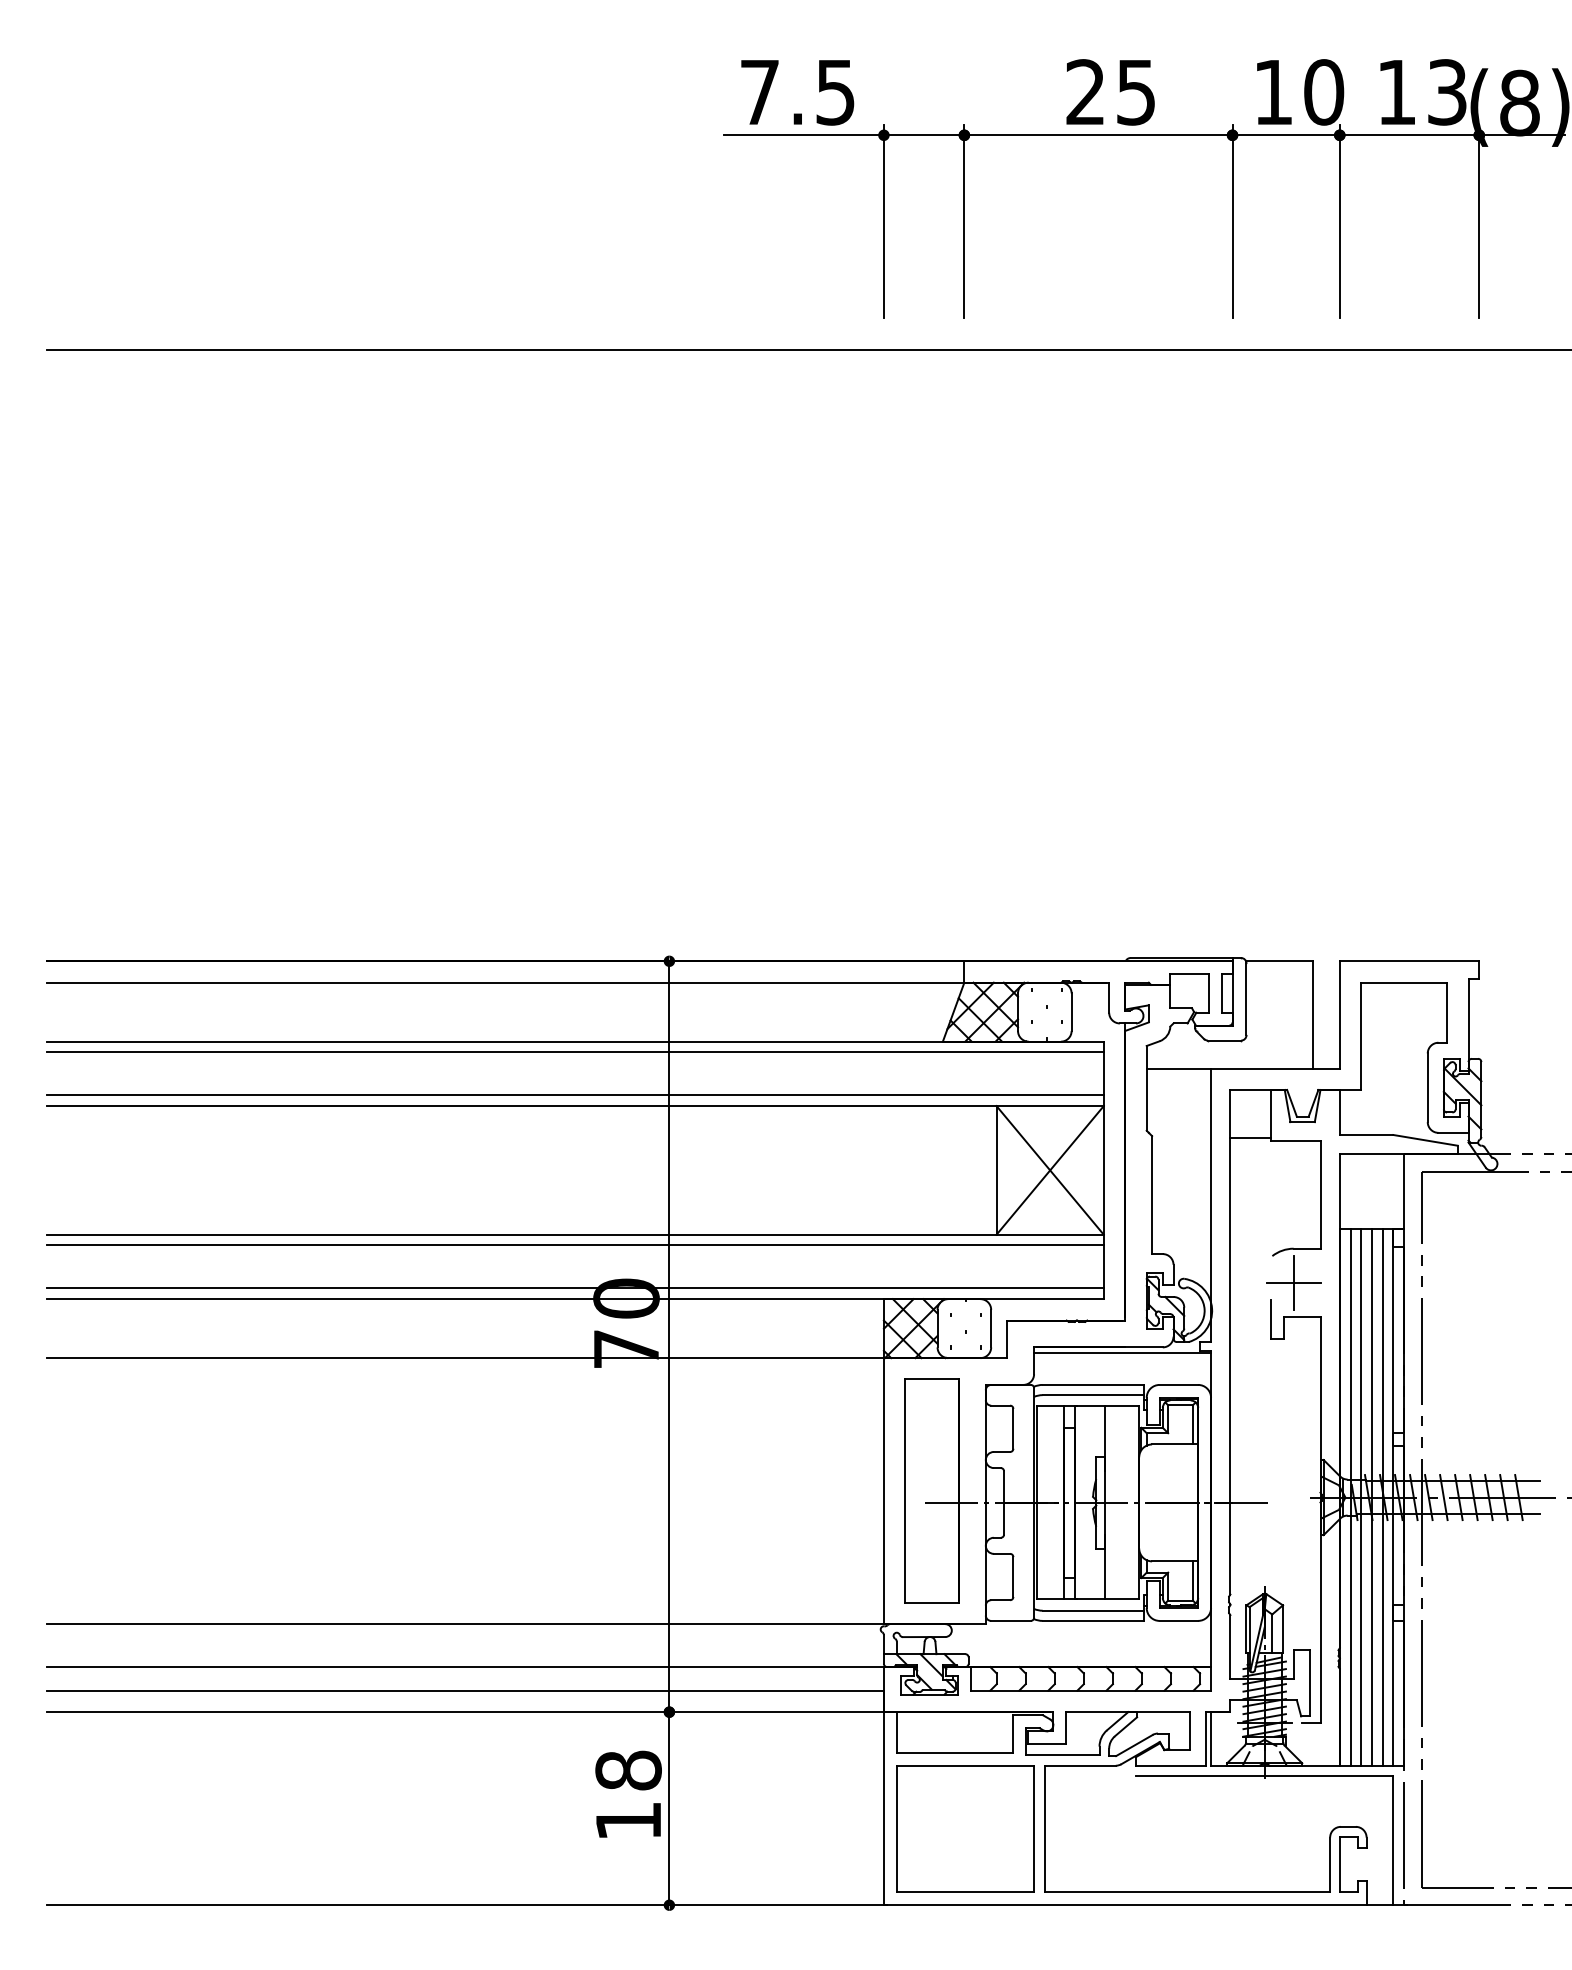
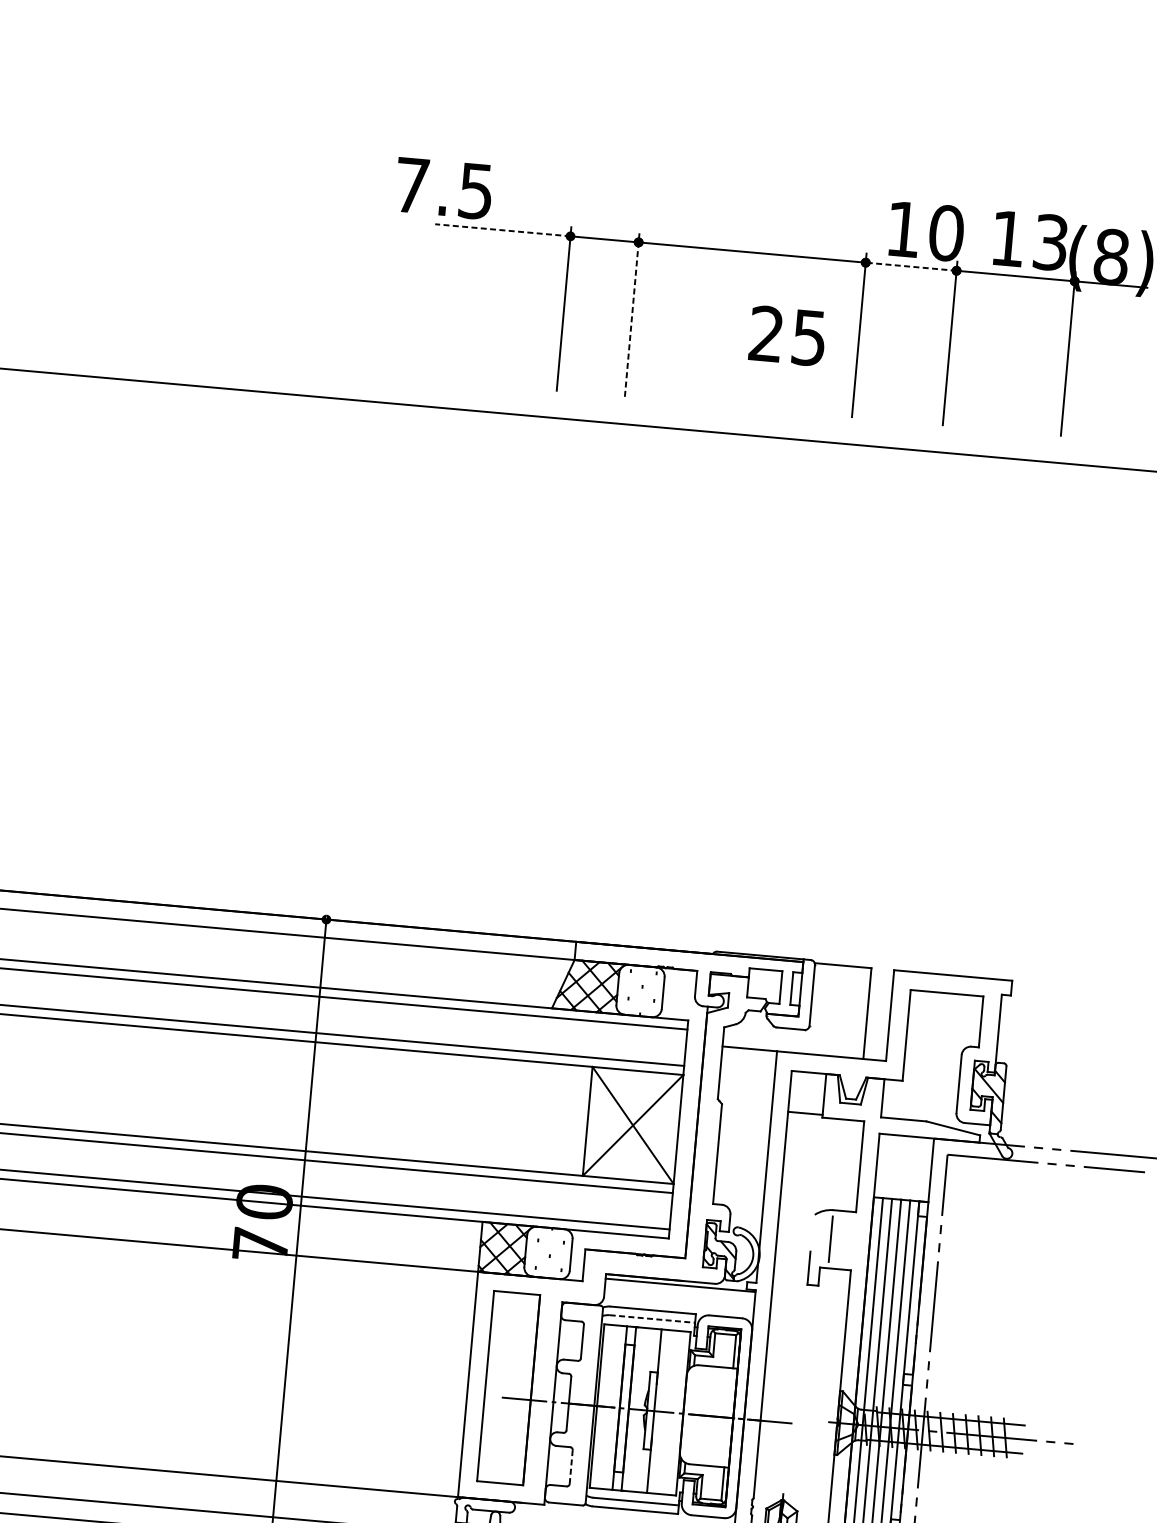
text: (797, 92) -> (443, 188), moved
text: (1110, 92) -> (787, 336), moved
line: (804, 135) -> (503, 230), solid -> dashed
line: (1286, 135) -> (911, 266), solid -> dashed
line: (964, 221) -> (632, 315), solid -> dashed
line: (1293, 1283) -> (830, 1239), removed
line: (1093, 1395) -> (652, 1319), solid -> dashed
line: (1013, 1577) -> (571, 1467), solid -> dashed

